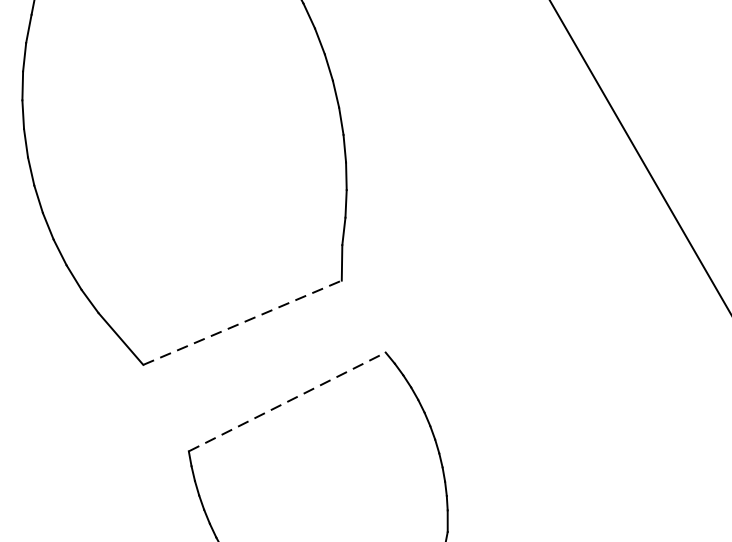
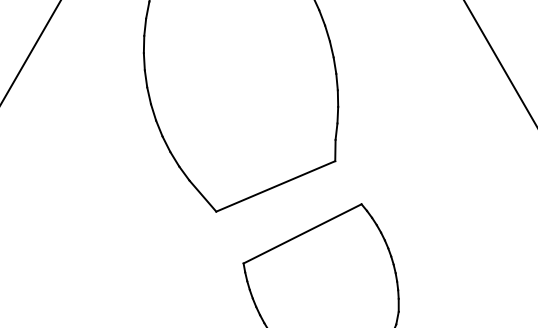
line: (242, 322) -> (275, 186), dashed -> solid
line: (287, 401) -> (302, 233), dashed -> solid

